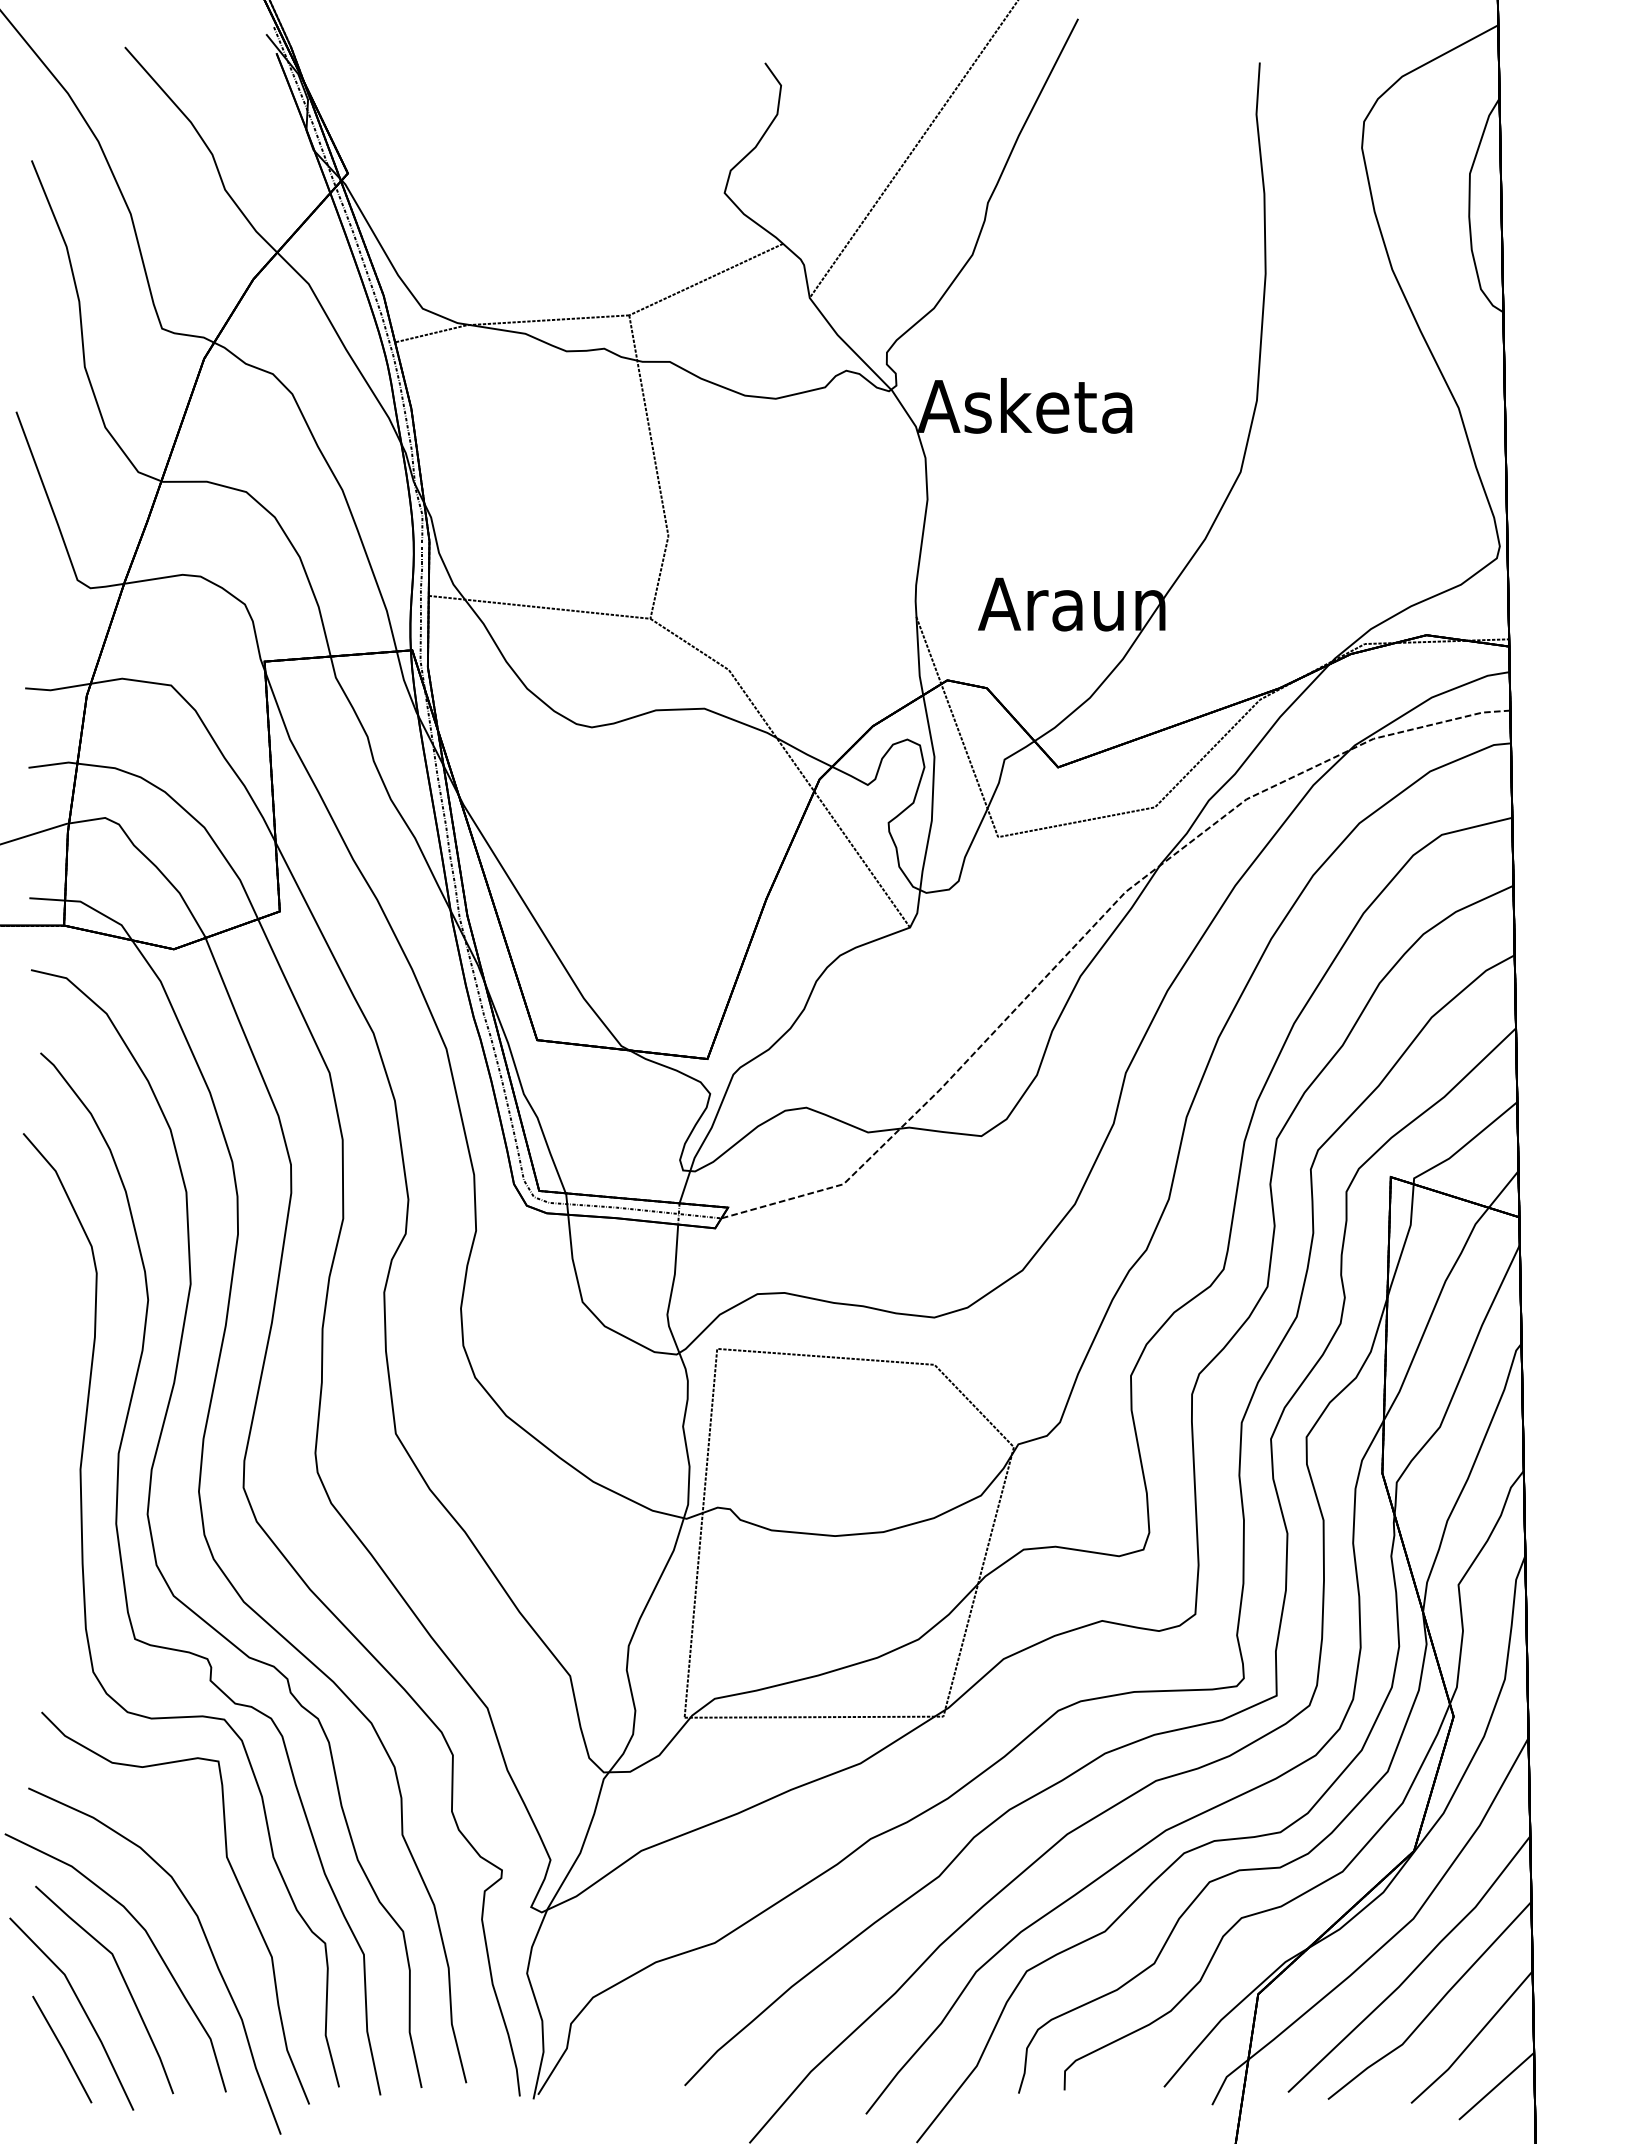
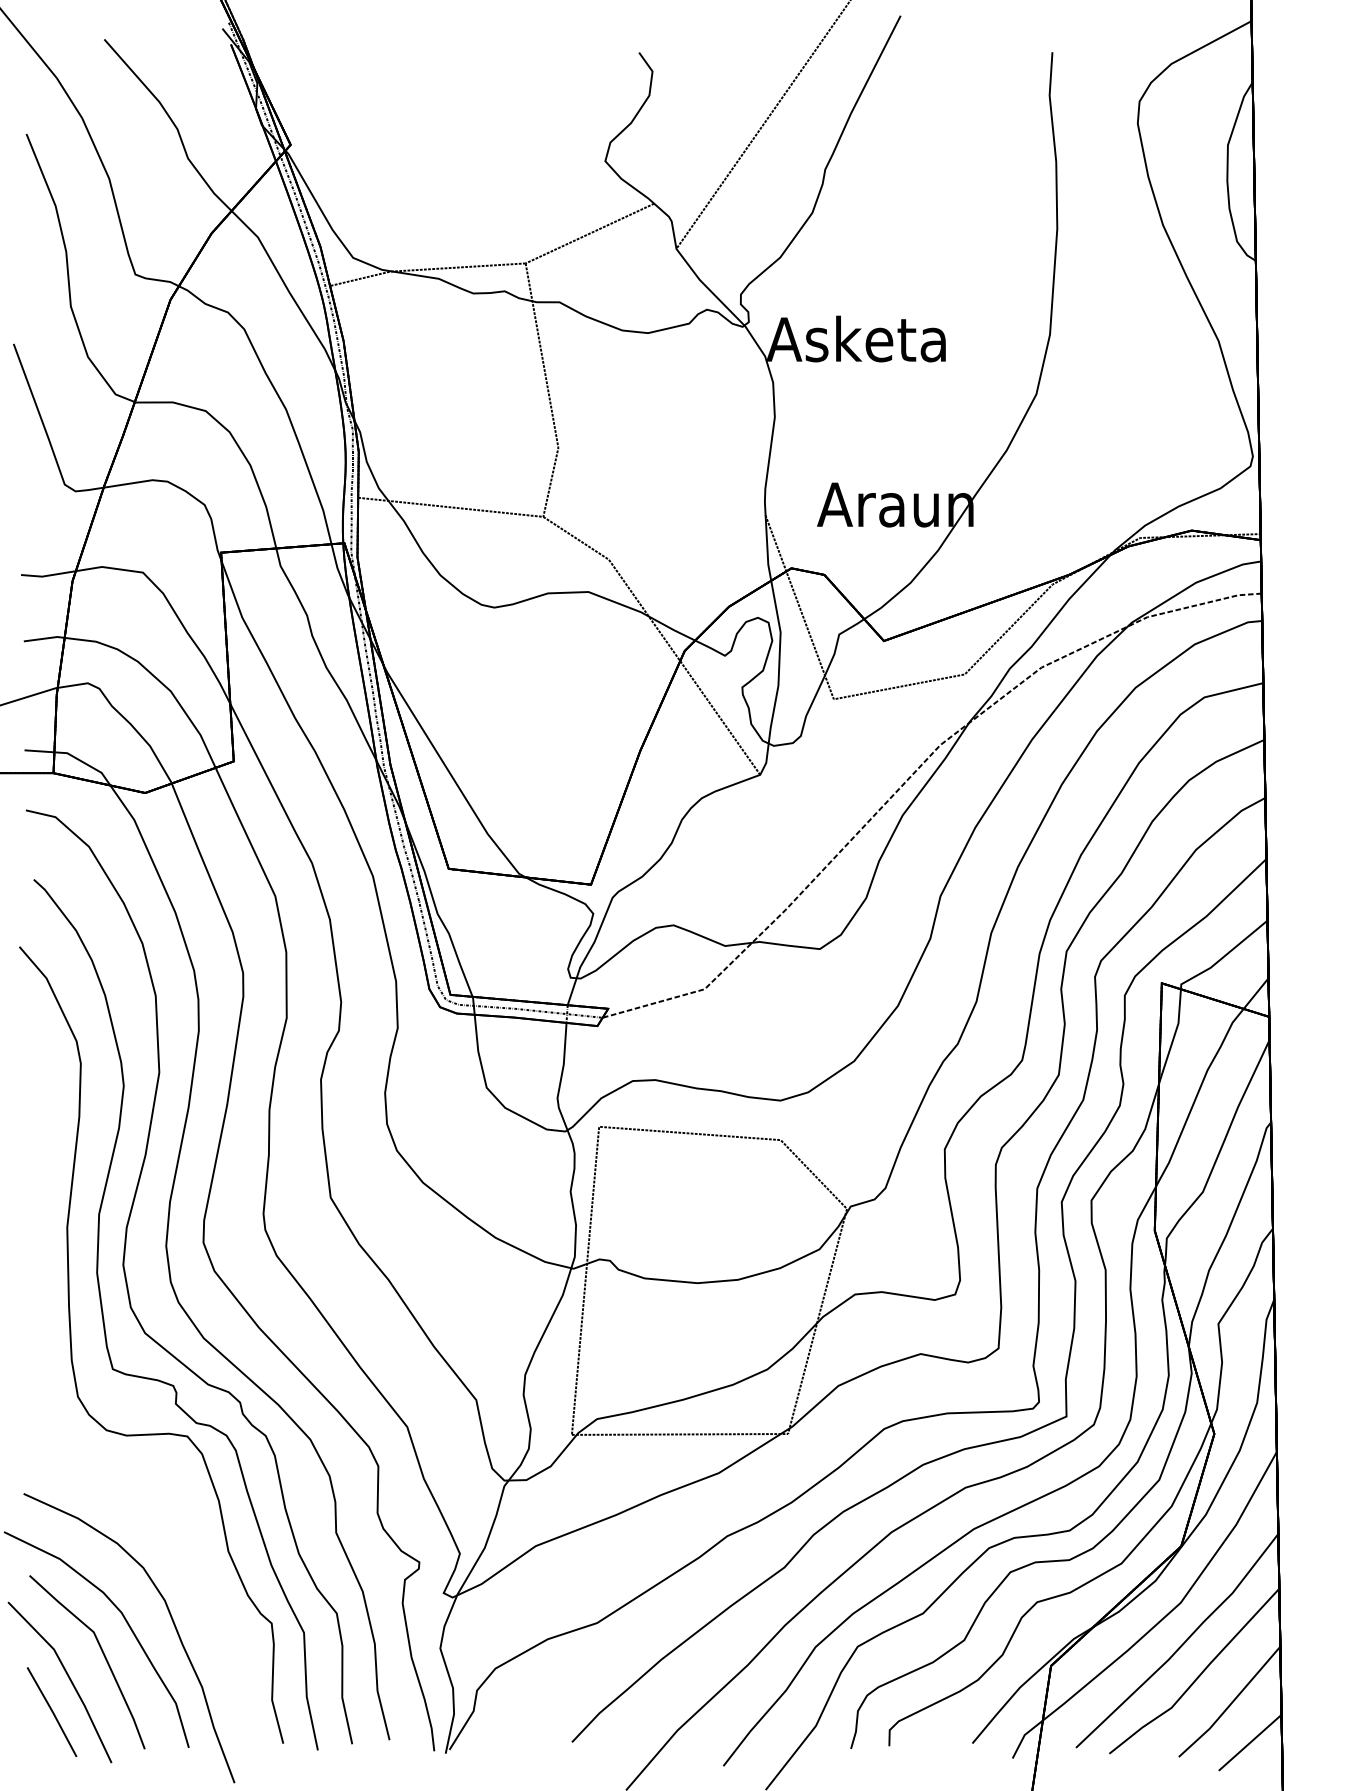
curve: (237, 1884) -> (198, 1574), removed

